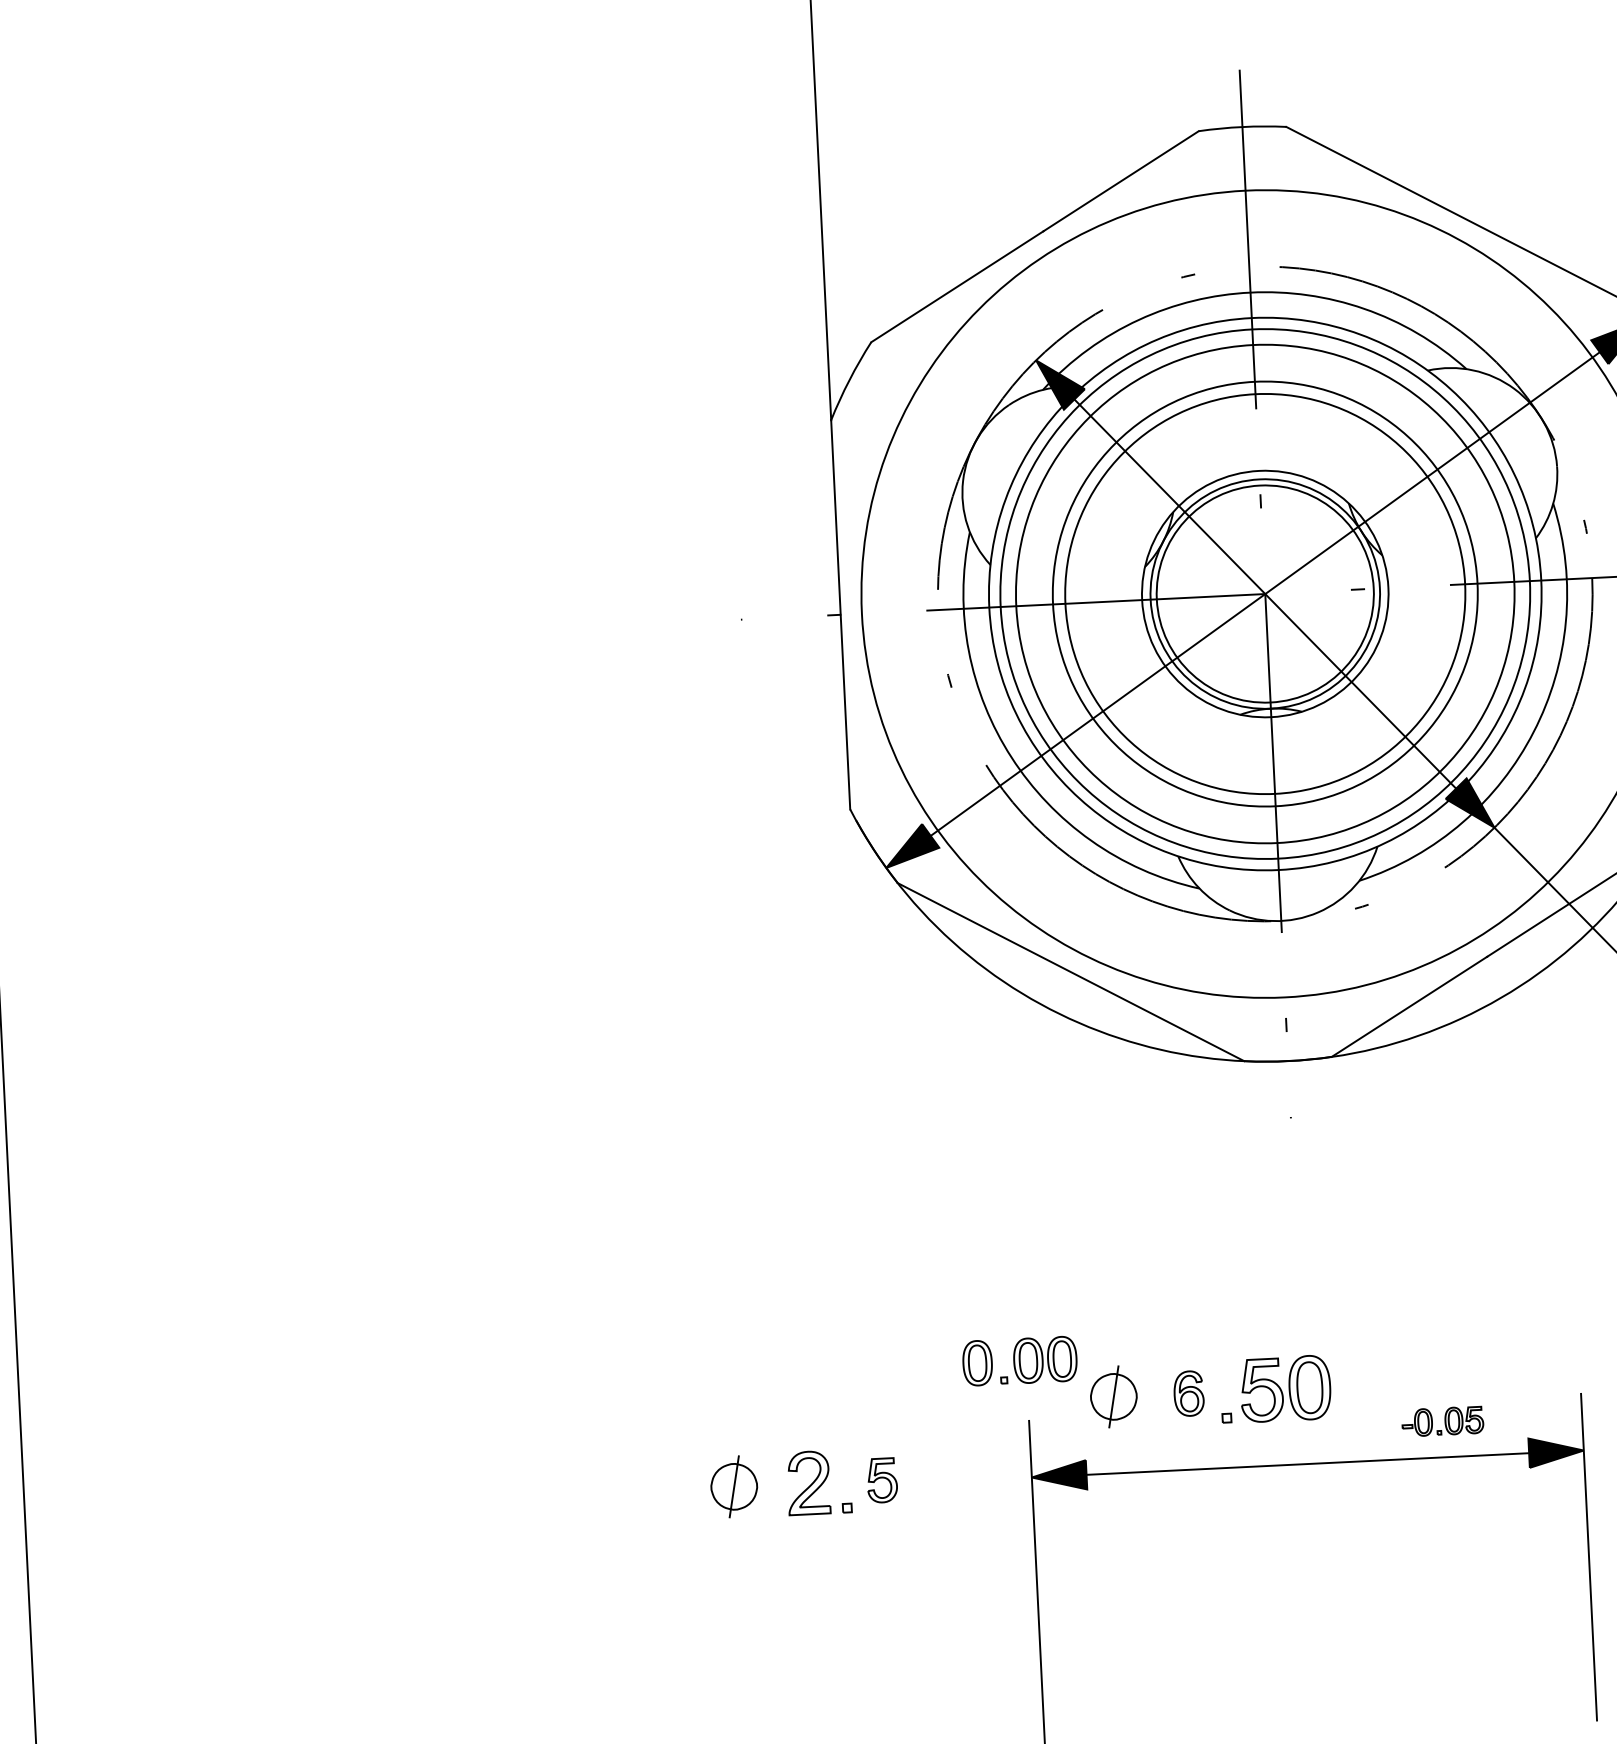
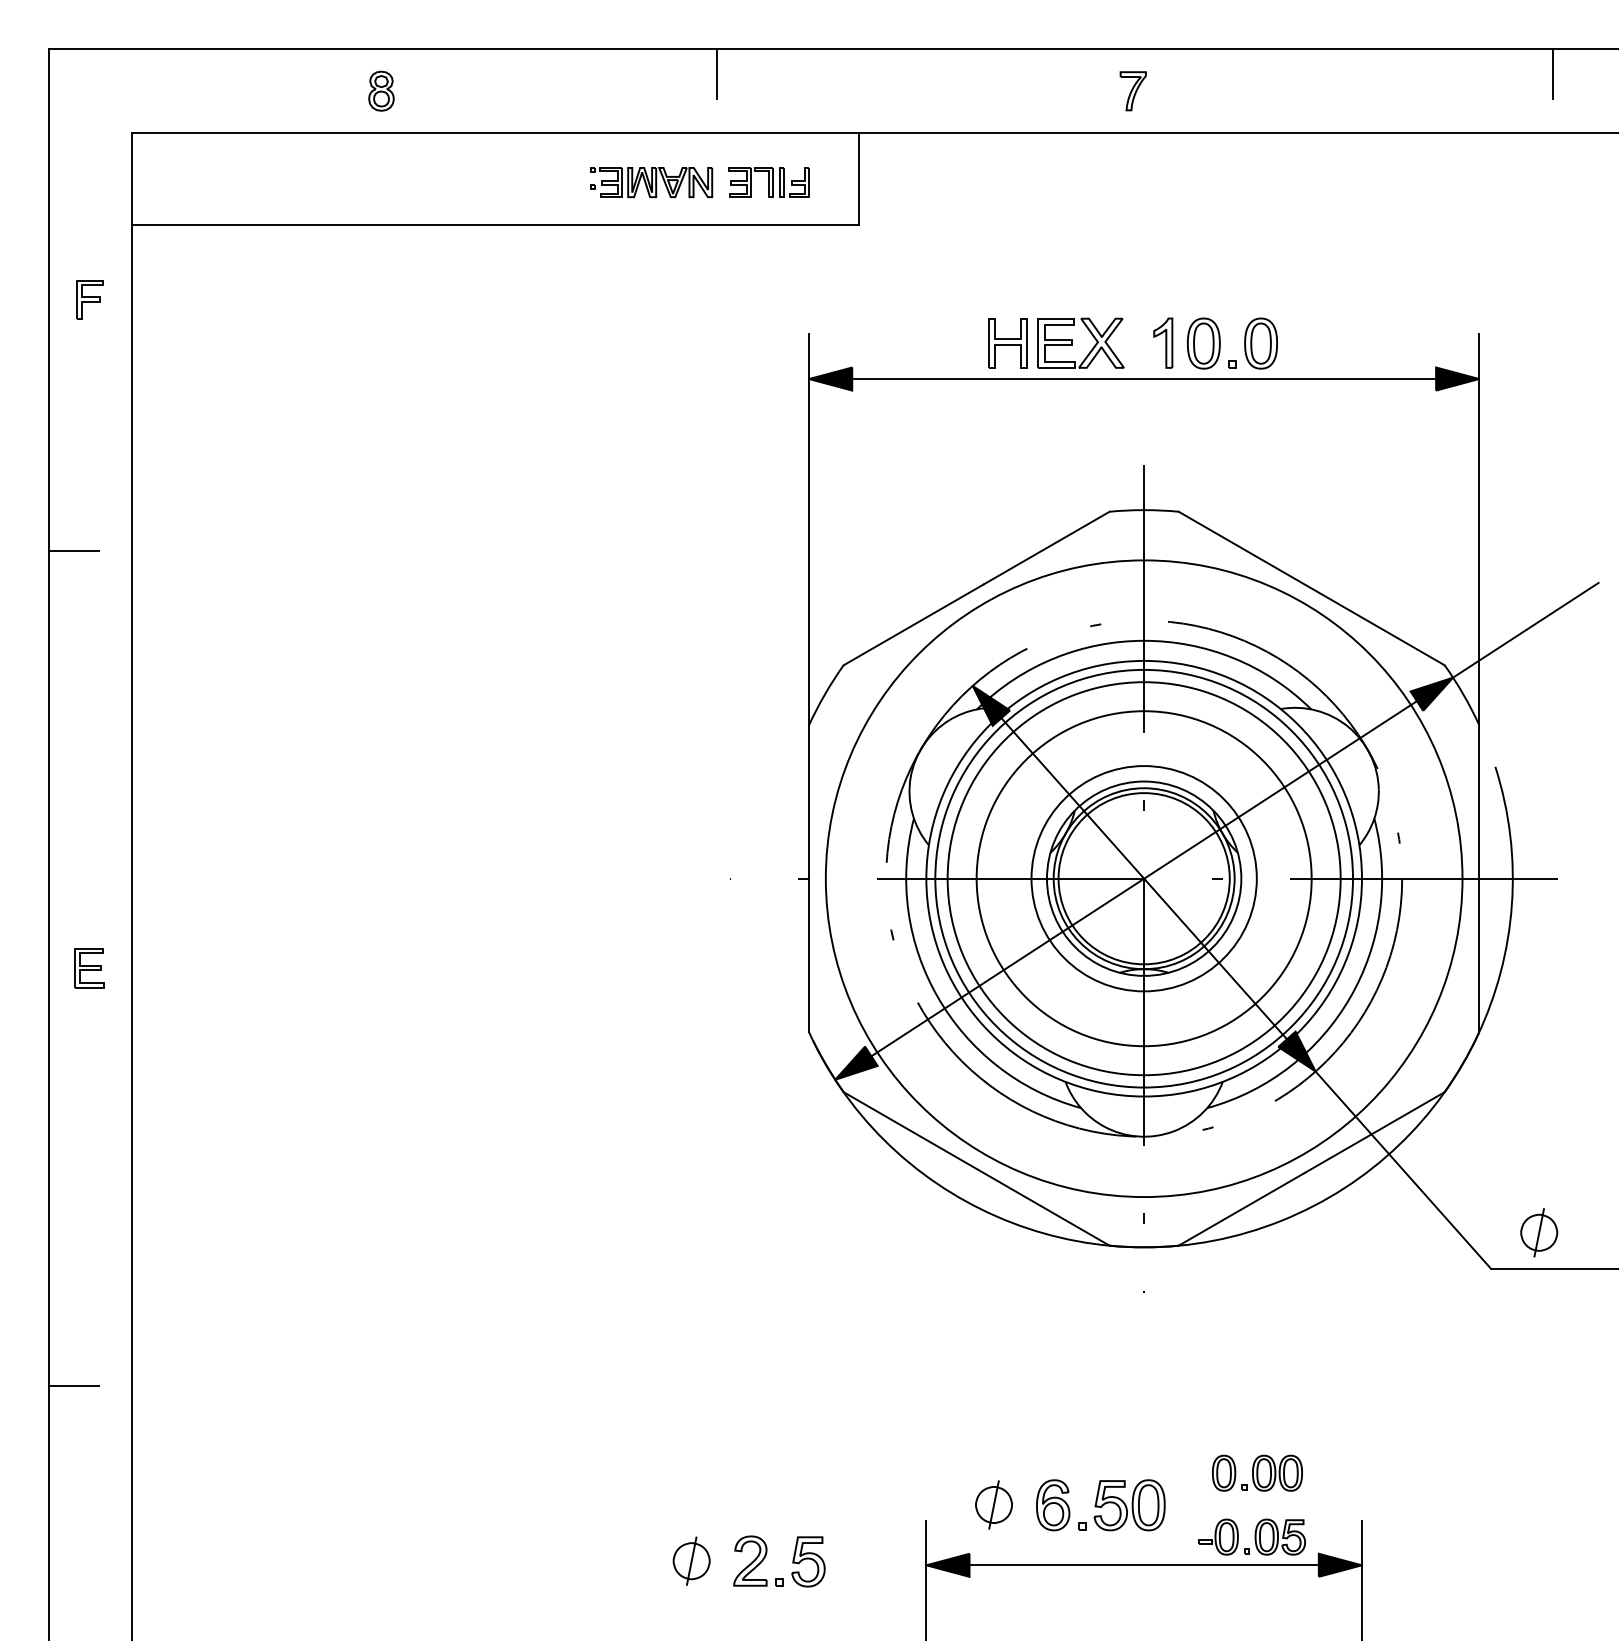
circle: (1264, 593) -> (1143, 878), size x0.71
part: (1019, 1360) -> (1257, 1472), moved
part: (1189, 1393) -> (1053, 1505), size x1.43
part: (1442, 1420) -> (1251, 1536), size x1.67
part: (882, 1479) -> (808, 1561), size x1.43

